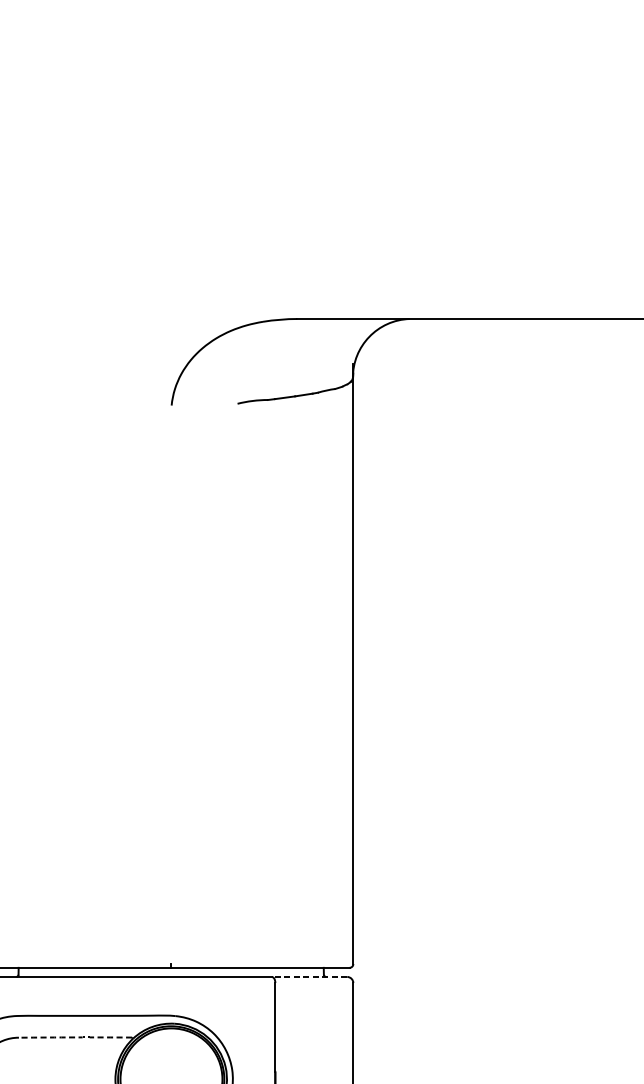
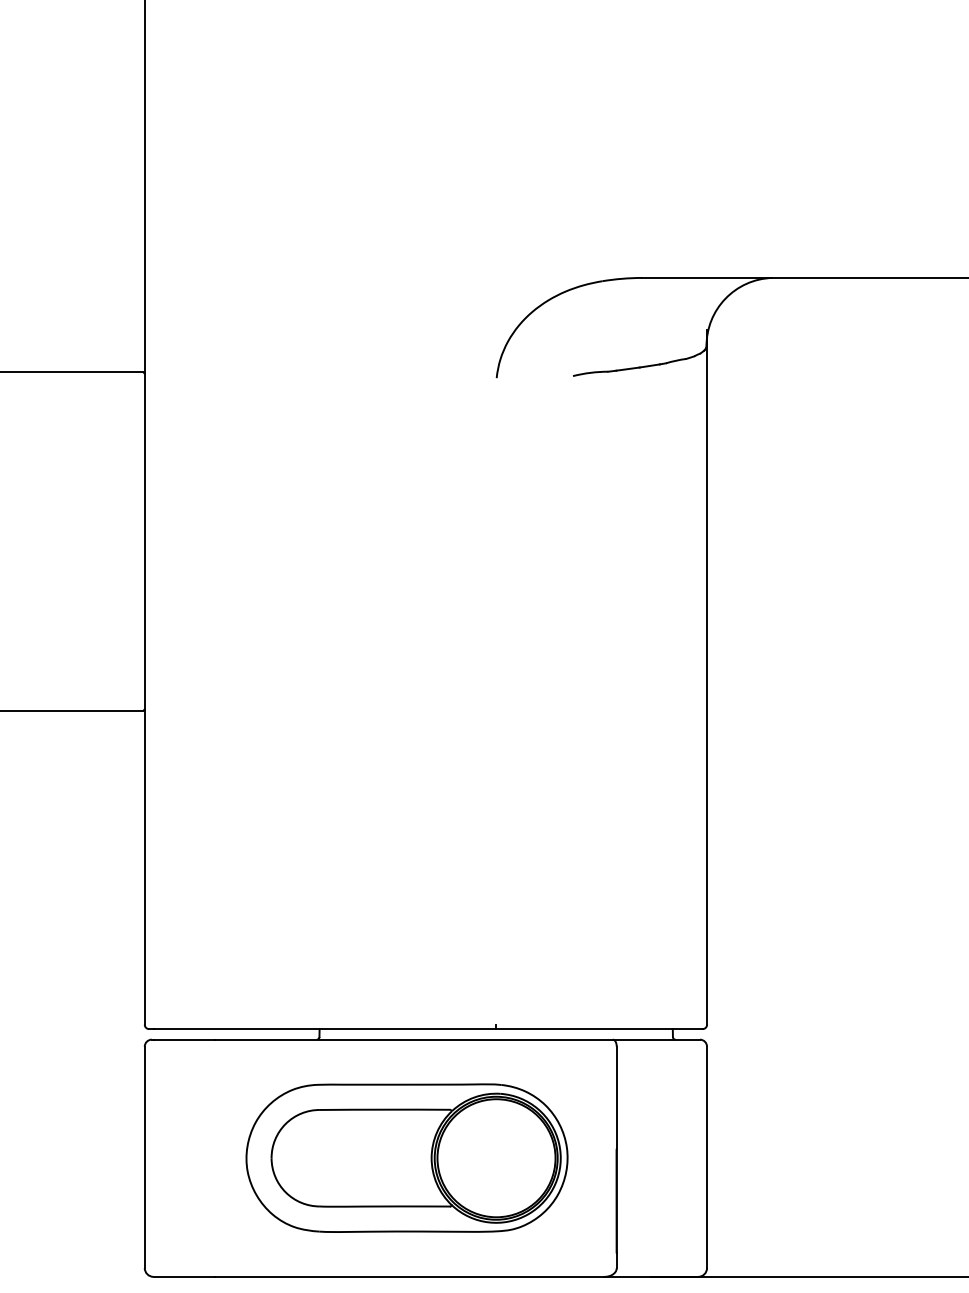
line: (309, 976) -> (656, 1039), dashed -> solid
arc: (75, 1037) -> (385, 1109), dashed -> solid

